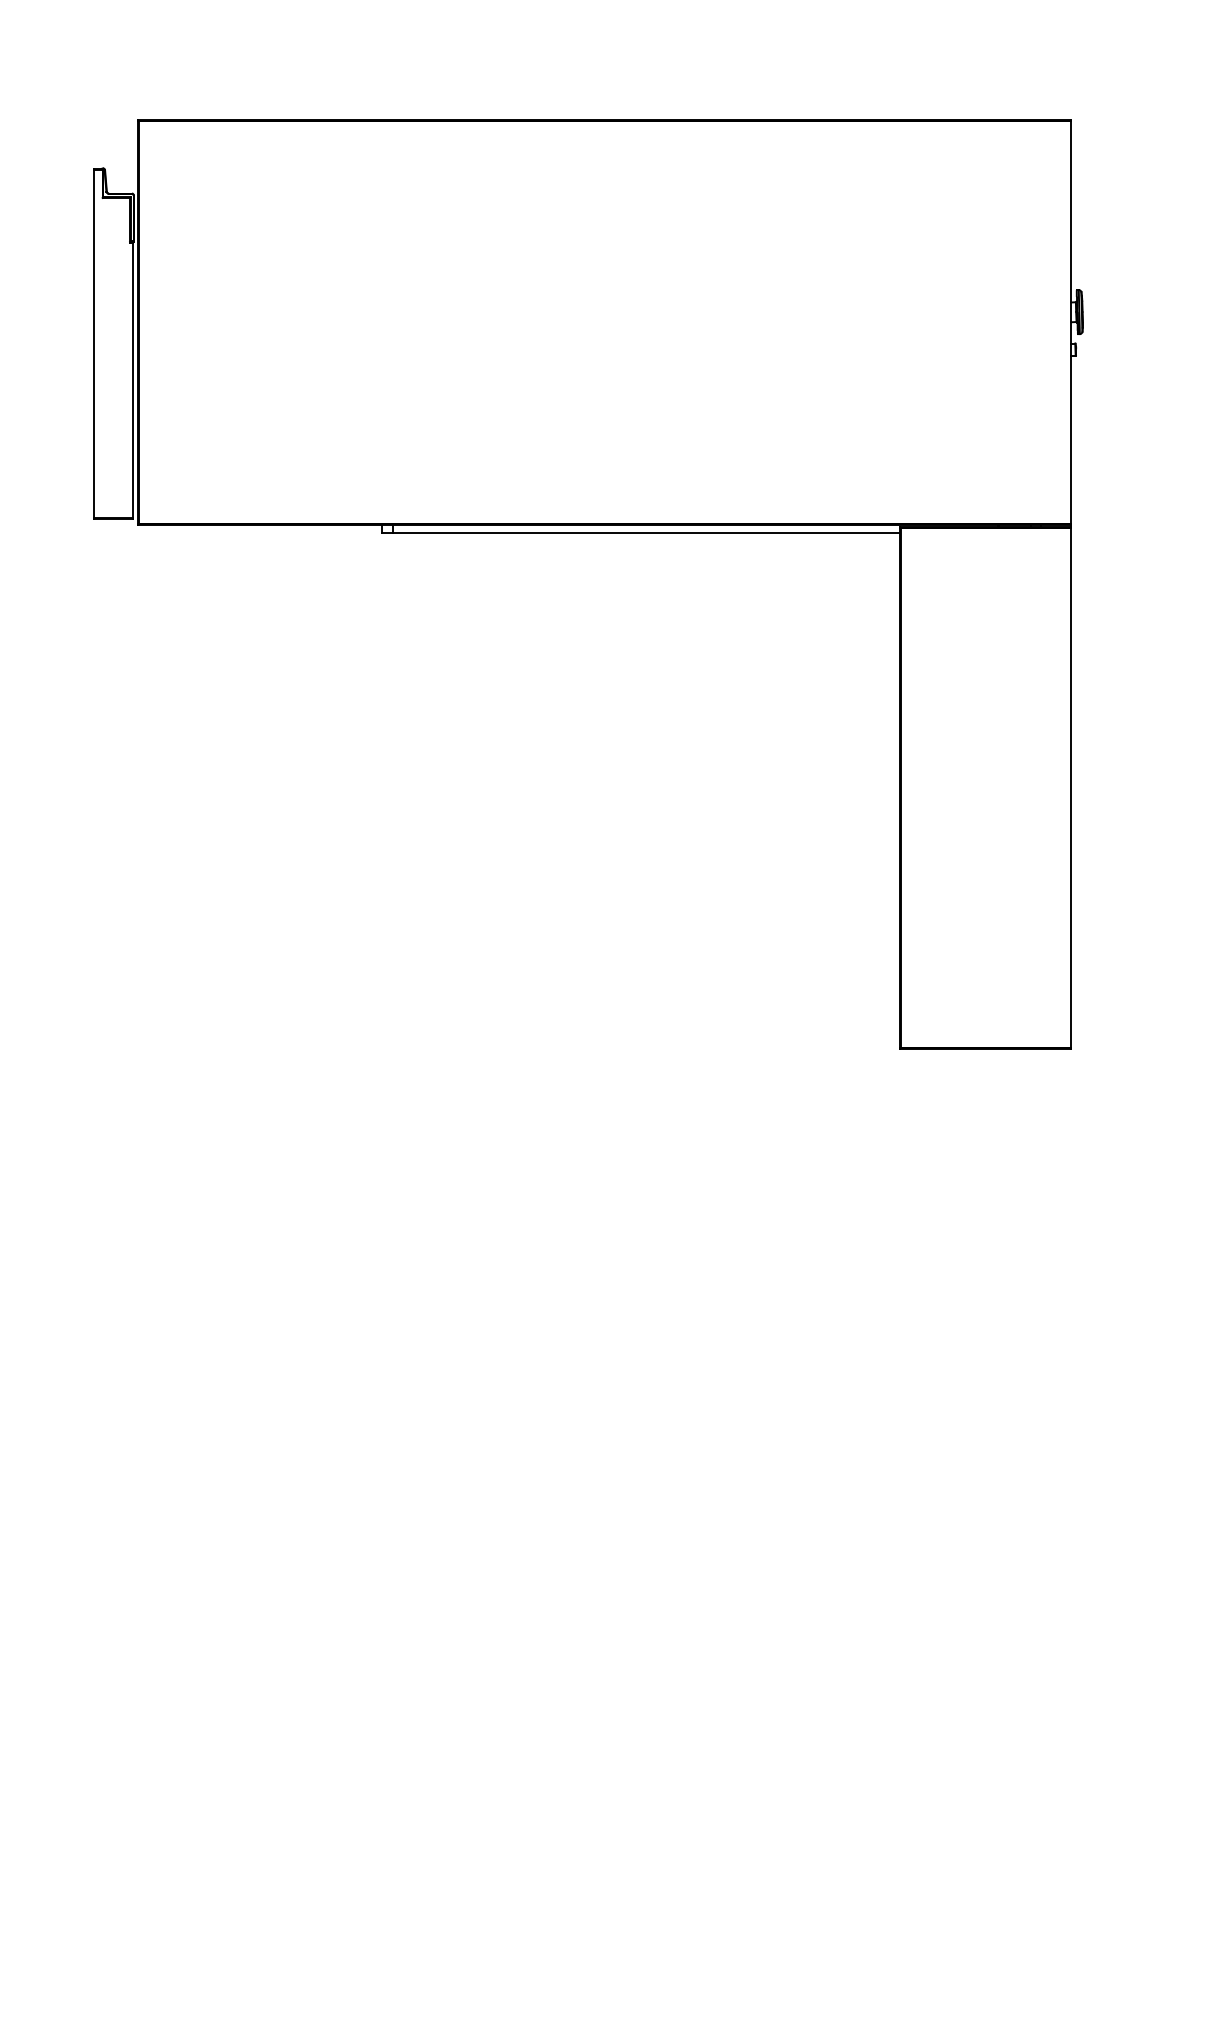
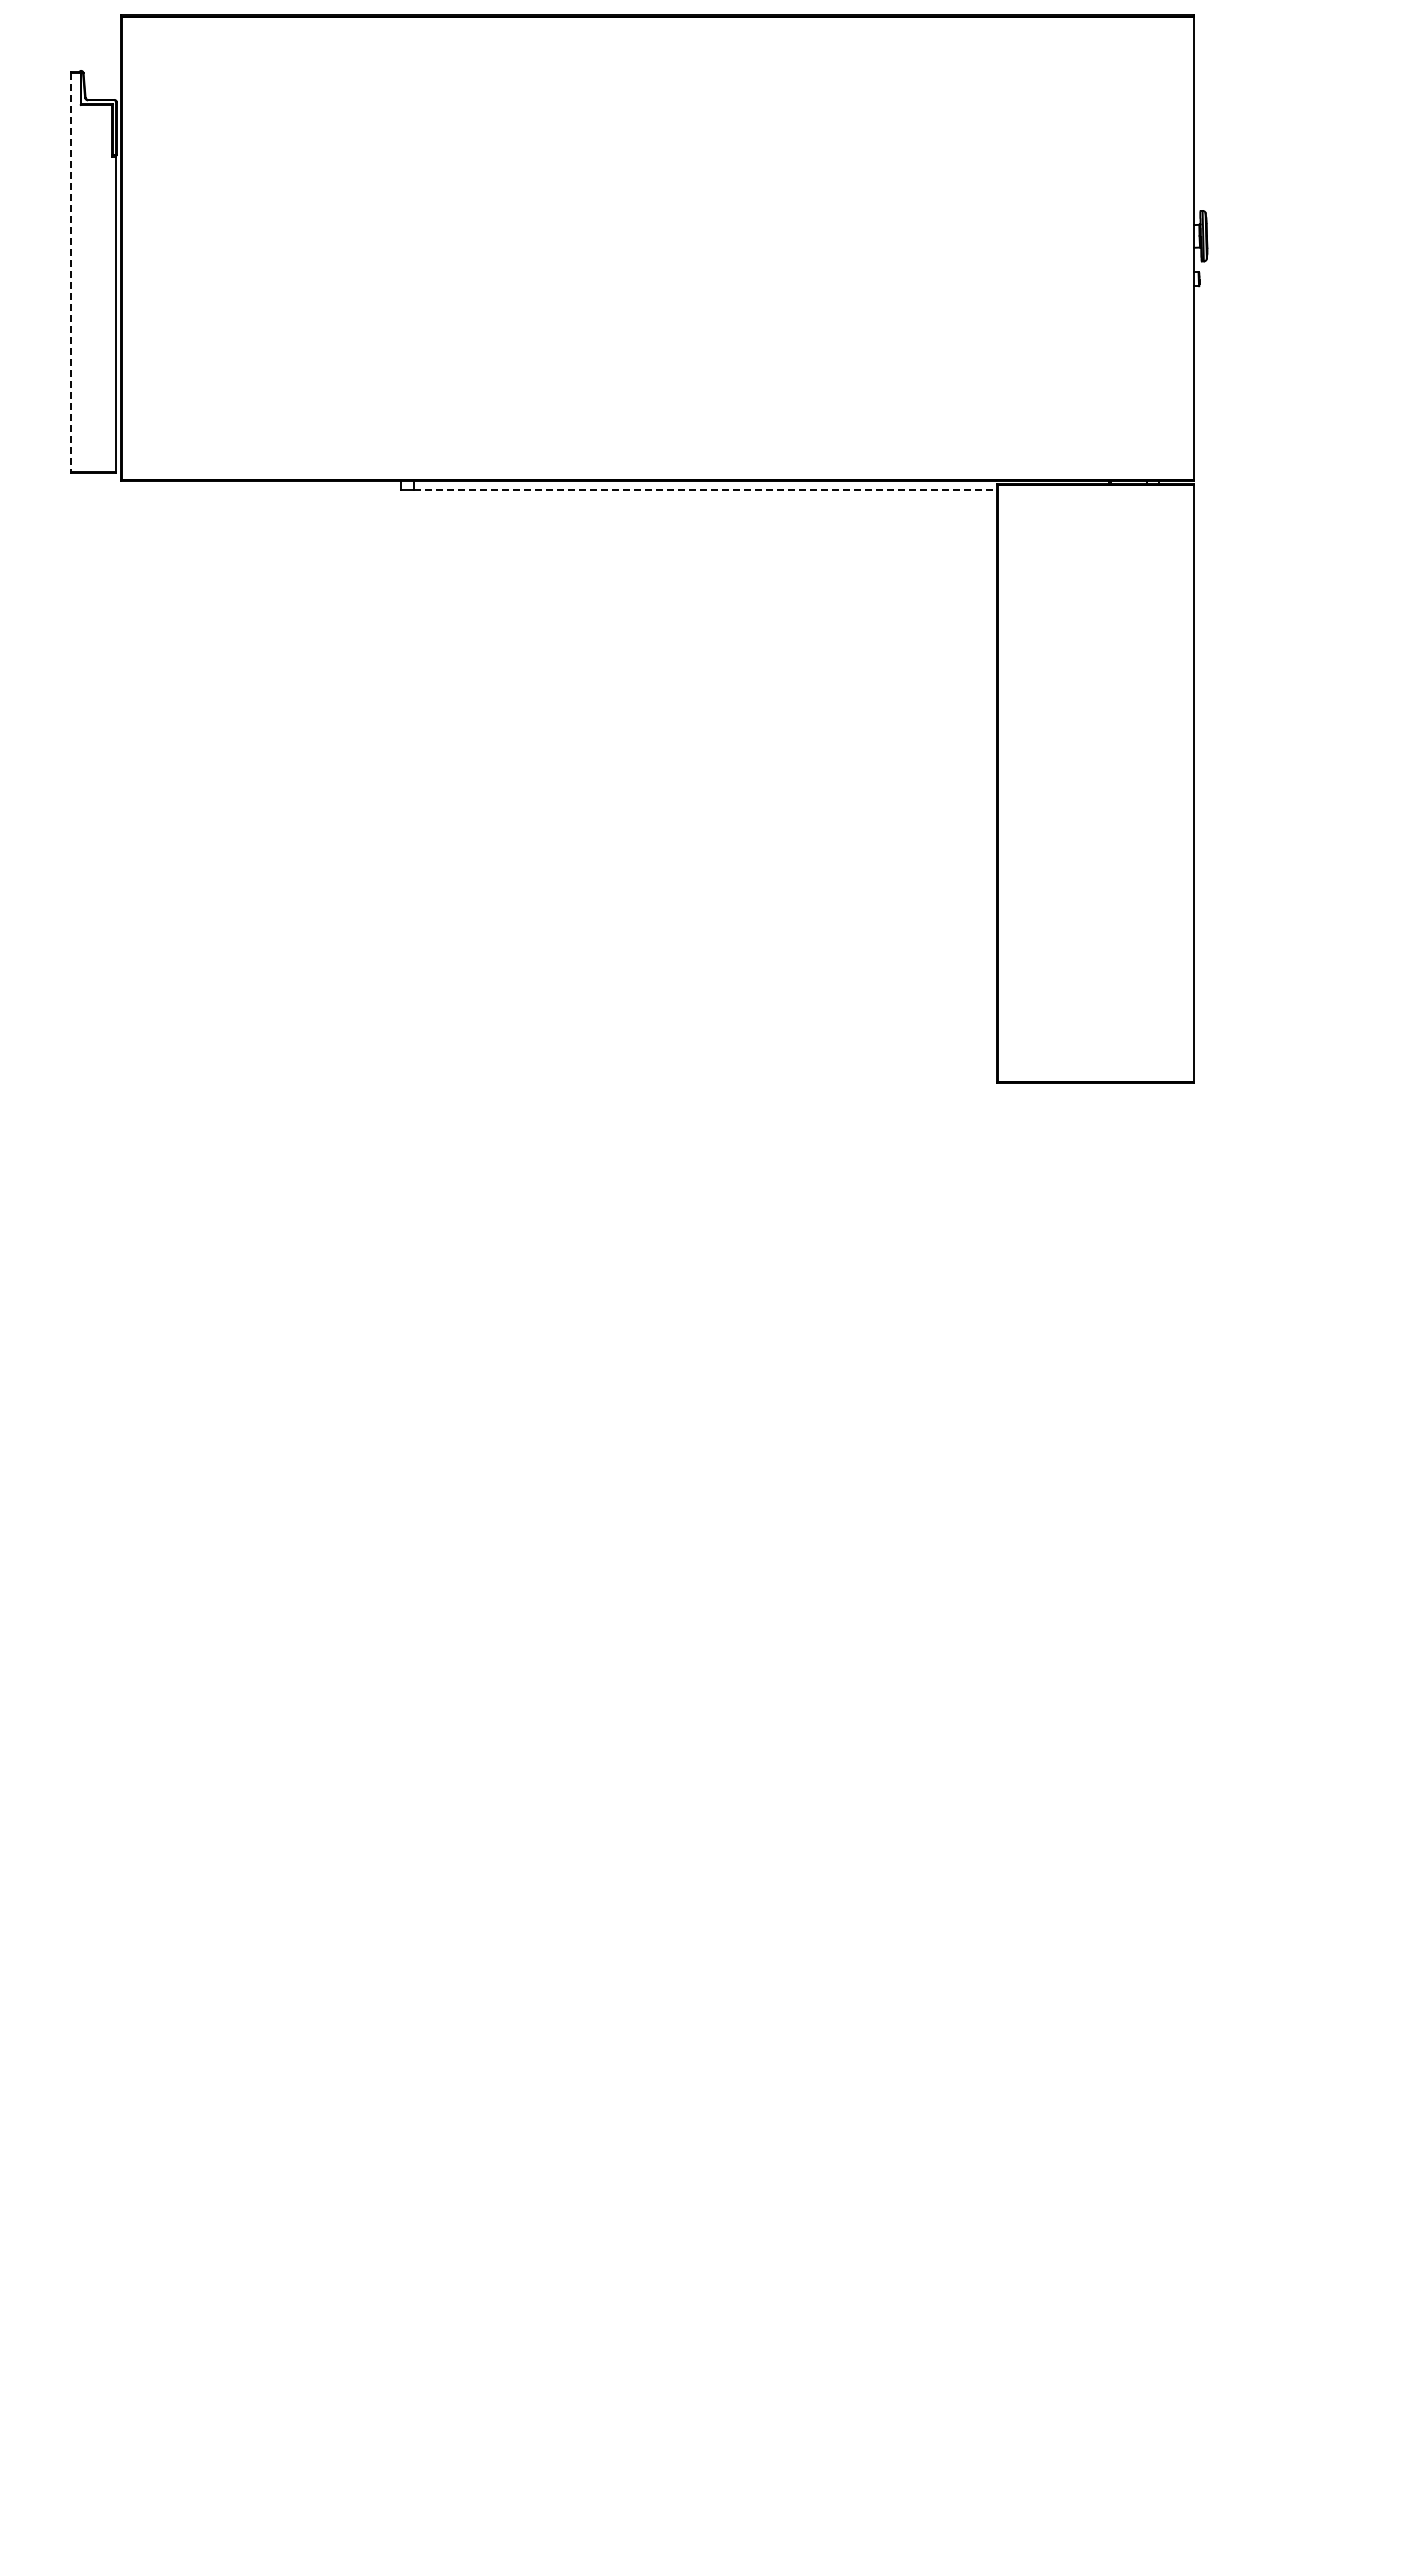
line: (93, 344) -> (70, 273), solid -> dashed
line: (646, 532) -> (705, 489), solid -> dashed

